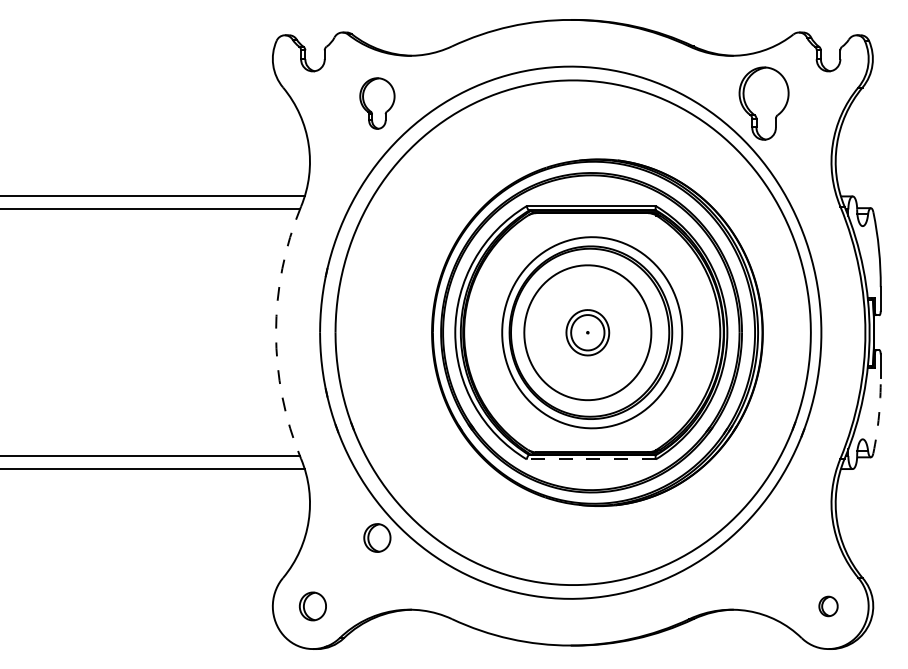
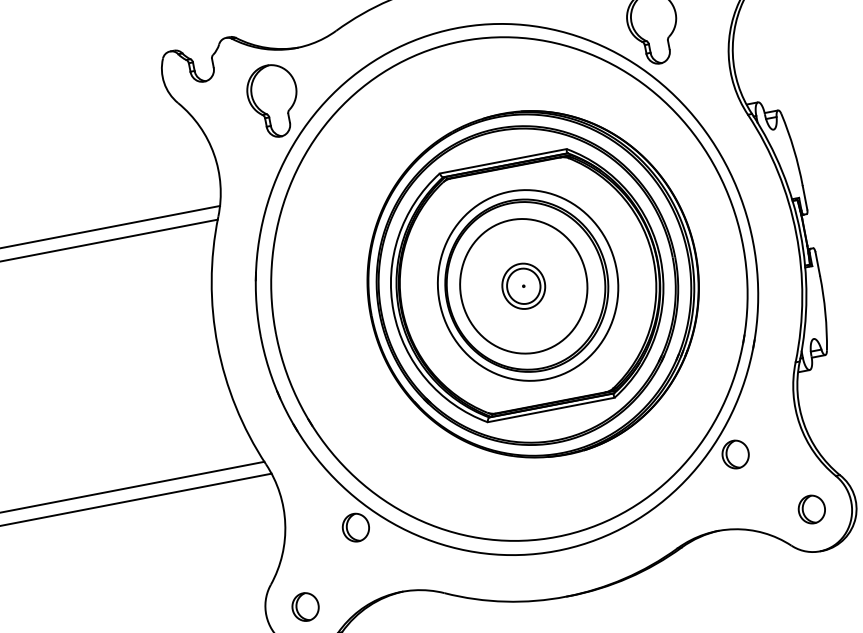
part: (377, 103) -> (273, 100), size x1.43
arc: (276, 332) -> (218, 344), dashed -> solid
arc: (878, 416) -> (825, 313), dashed -> solid
line: (591, 459) -> (551, 410), dashed -> solid
part: (764, 537) -> (735, 453), added
part: (828, 606) -> (811, 509), size x1.43

